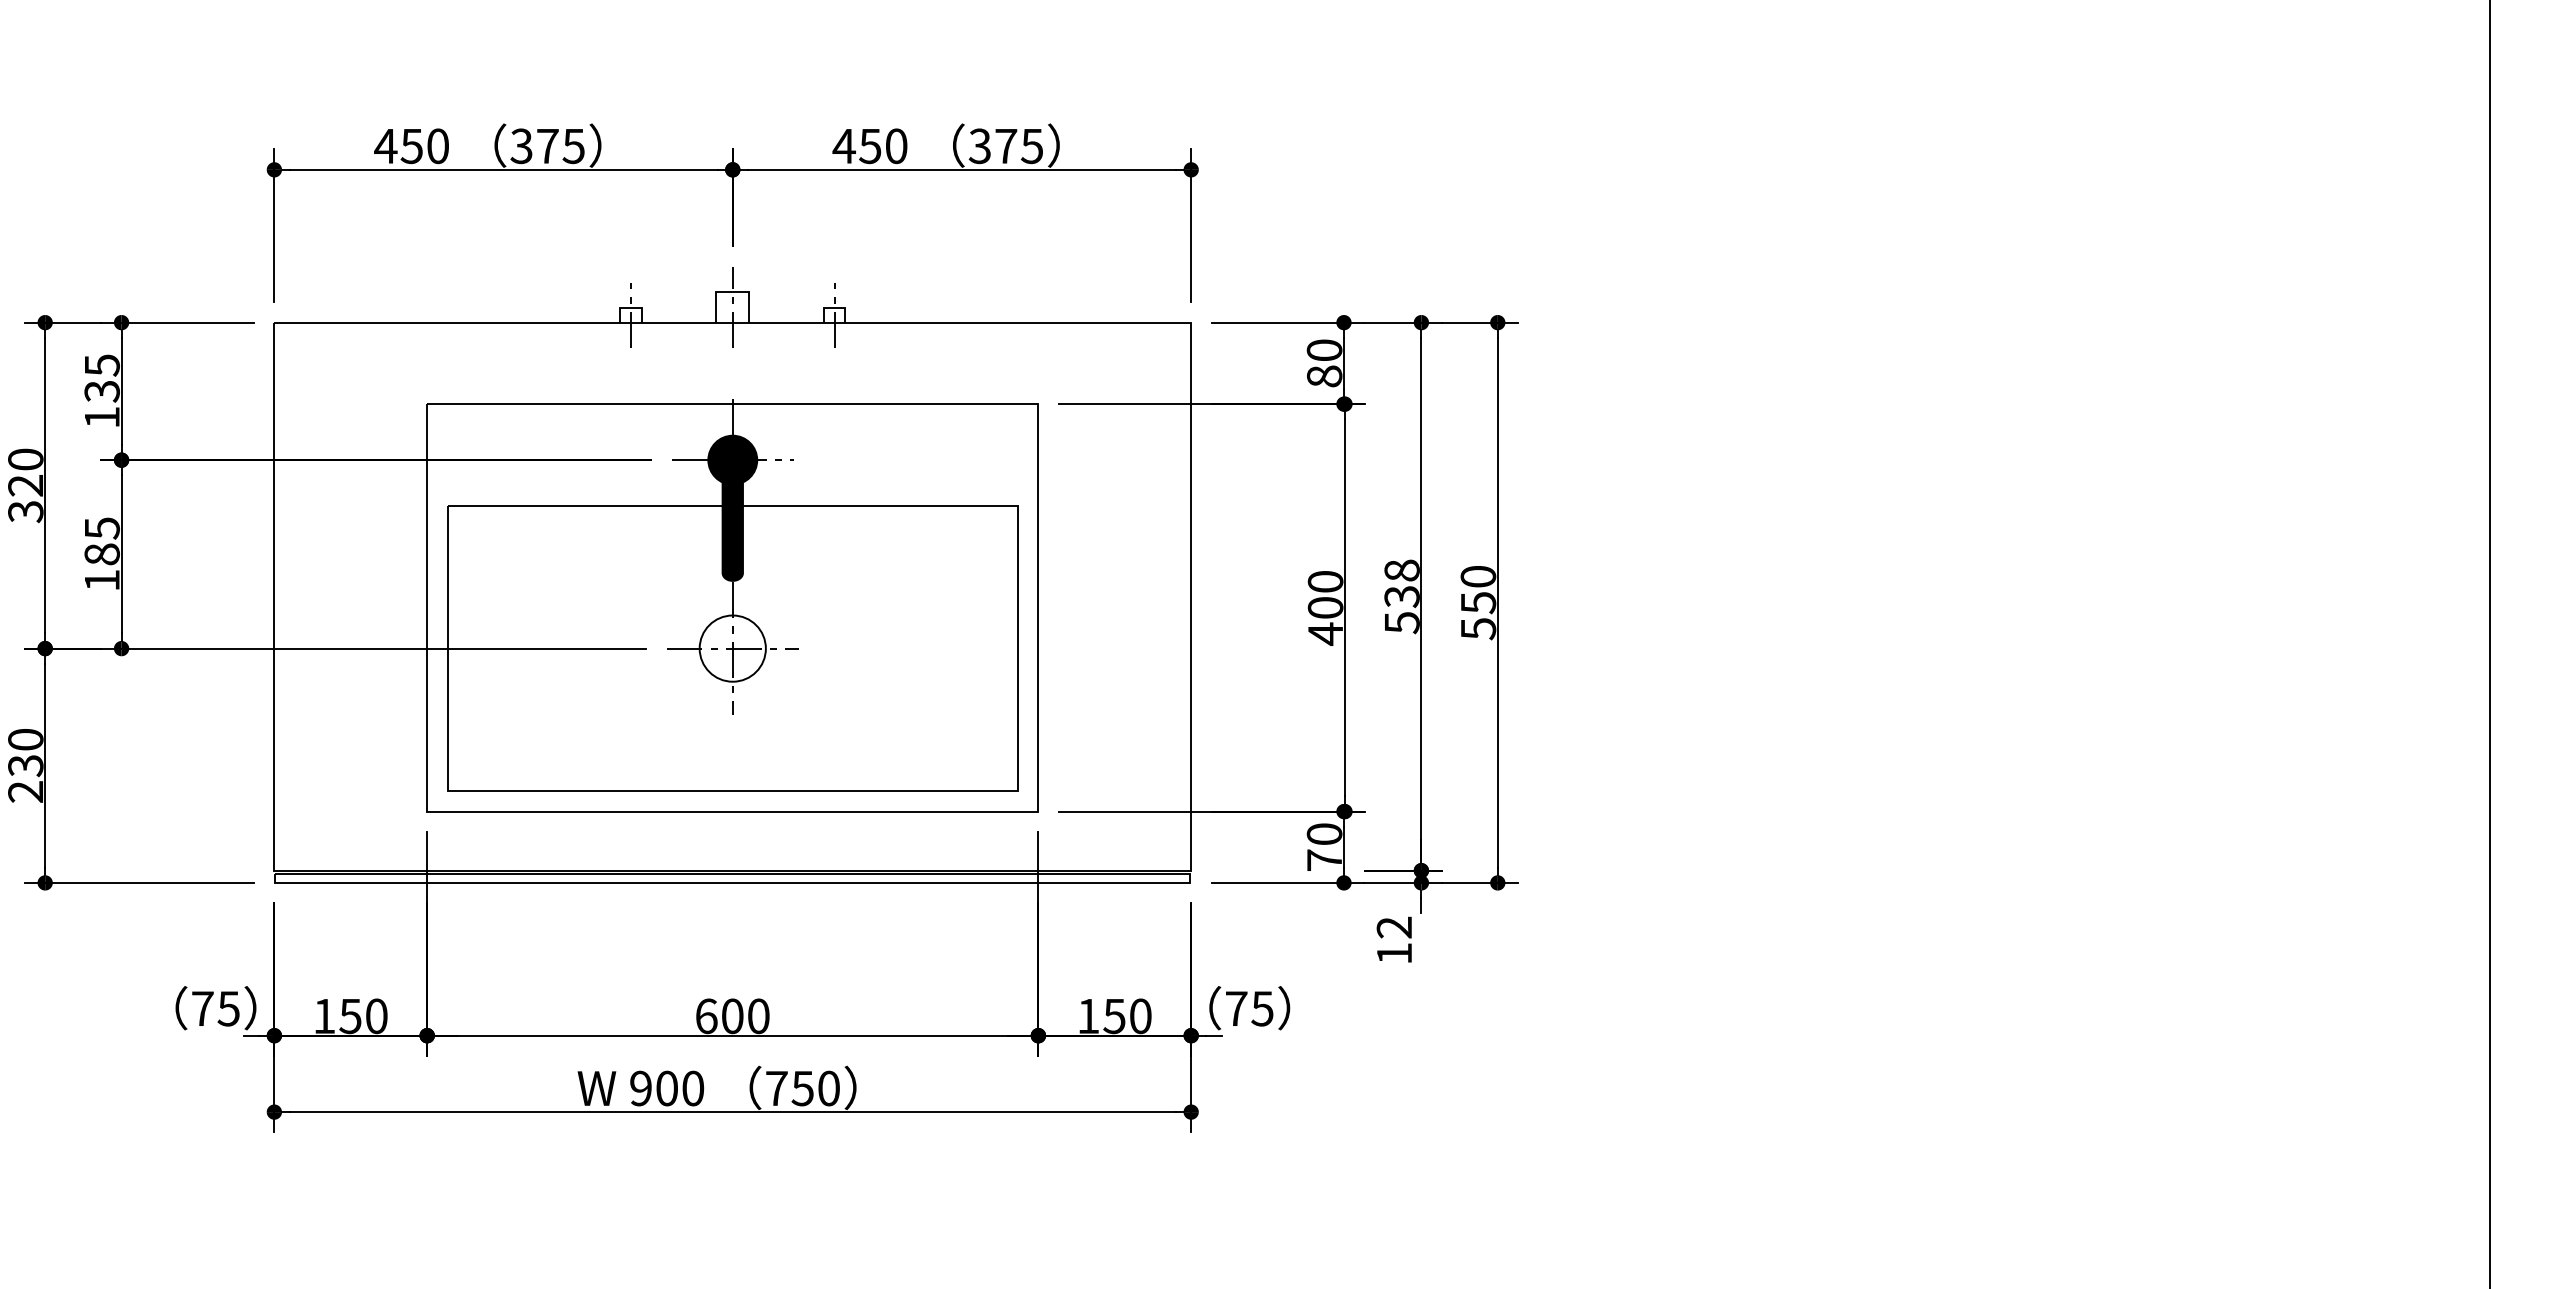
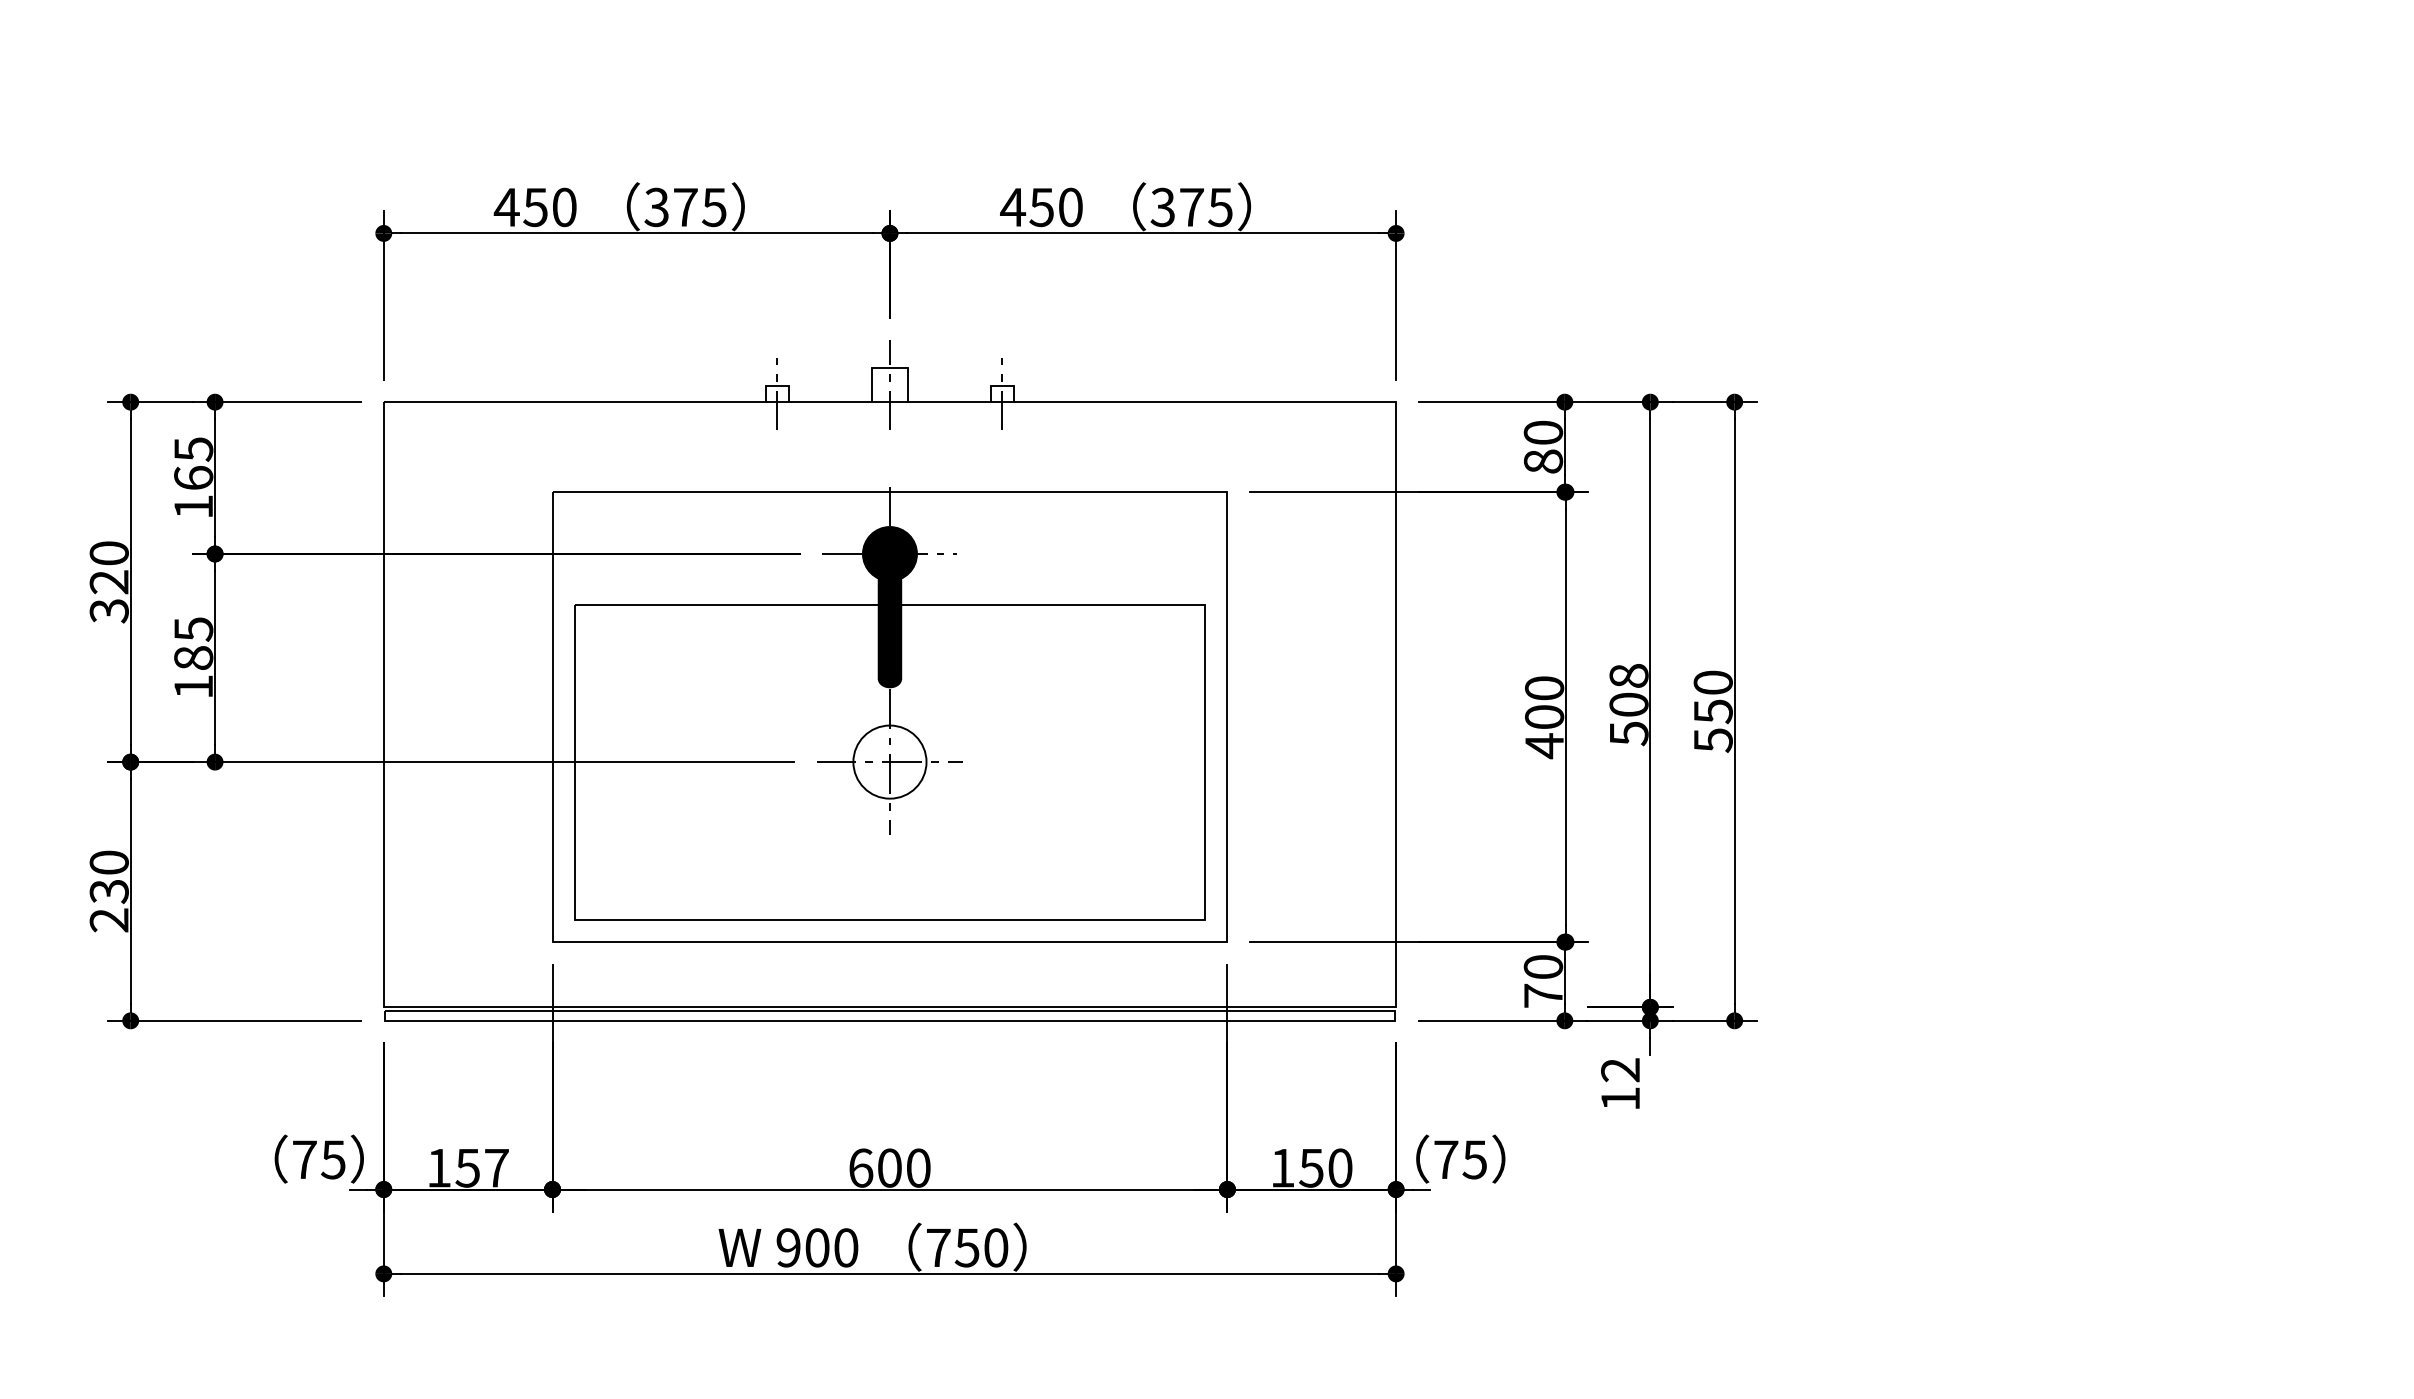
text: (101, 391) -> (192, 478), 135 -> 165
text: (1401, 597) -> (1628, 705), 538 -> 508
text: (376, 1016) -> (496, 1168), 150 -> 157

